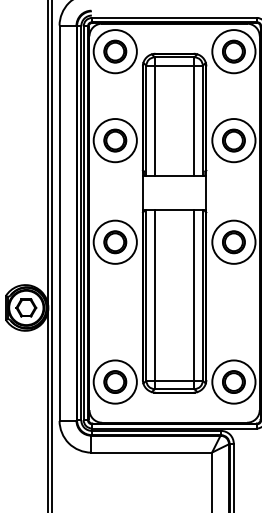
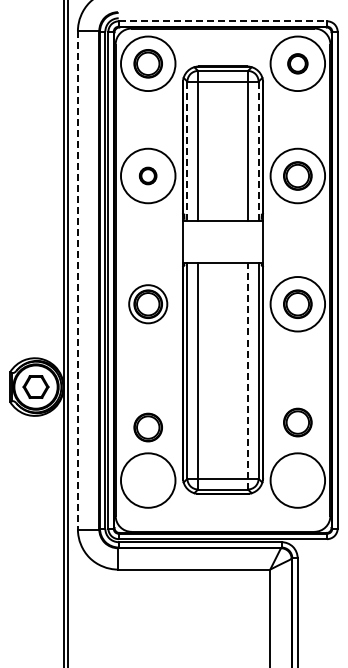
line: (174, 18) -> (223, 21), solid -> dashed
part: (233, 51) -> (297, 63), size x0.7
line: (146, 121) -> (187, 151), solid -> dashed
line: (202, 121) -> (258, 151), solid -> dashed
part: (114, 140) -> (147, 175), size x0.6
line: (59, 223) -> (77, 280), solid -> dashed
circle: (115, 242) -> (148, 304), size x0.7
line: (194, 298) -> (248, 375), solid -> dashed
part: (114, 382) -> (147, 427), moved
part: (233, 382) -> (297, 422), moved

